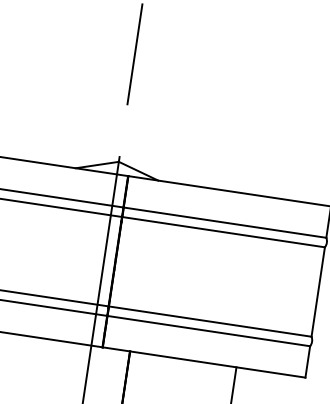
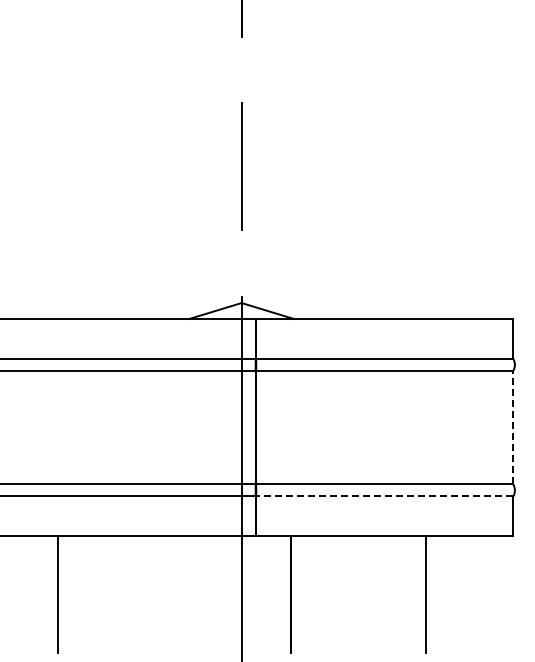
line: (318, 291) -> (513, 427), solid -> dashed
line: (208, 331) -> (384, 496), solid -> dashed

